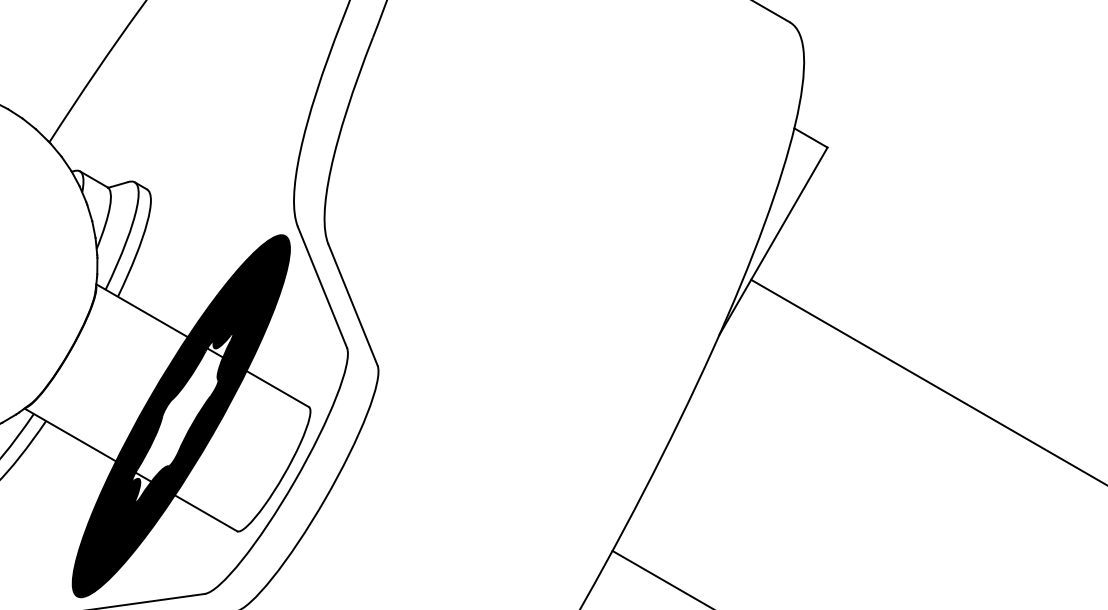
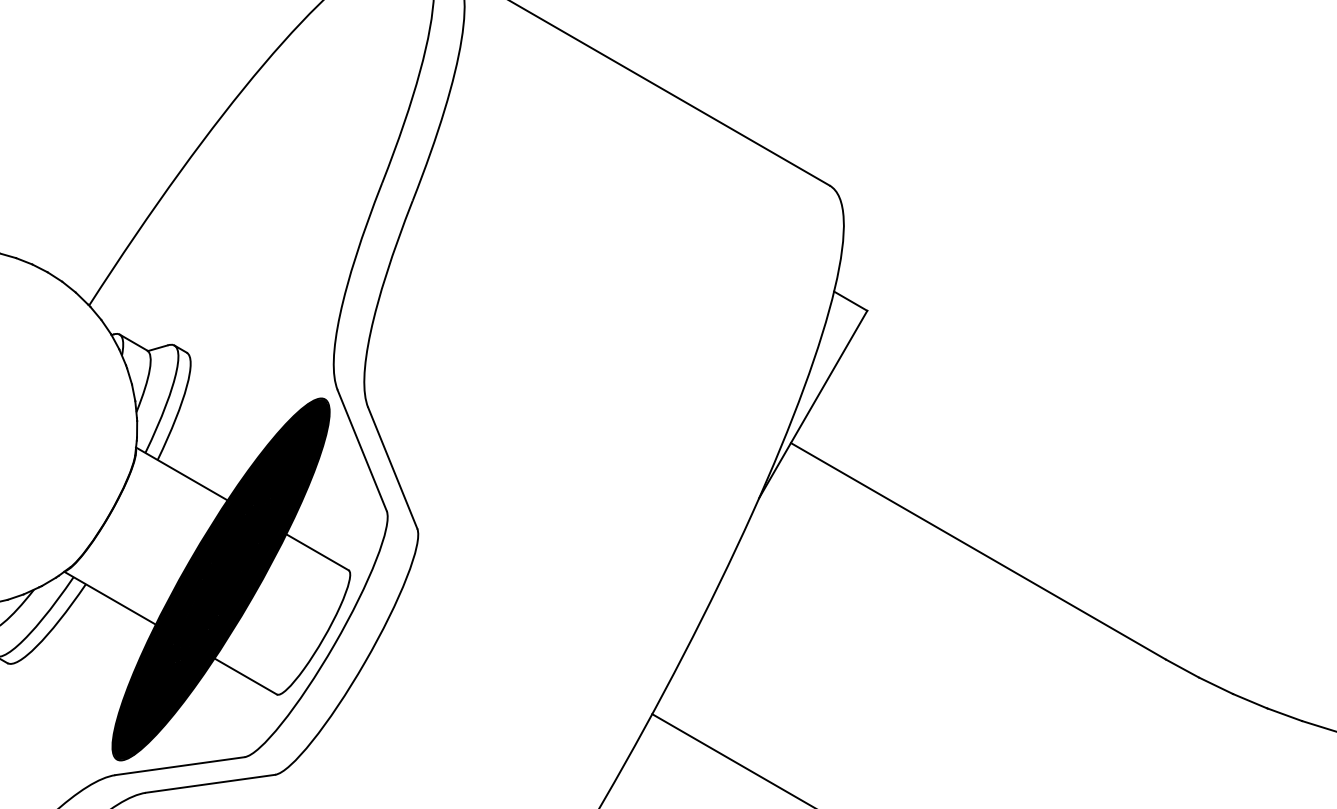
fill: (182, 418) -> (222, 581), added

